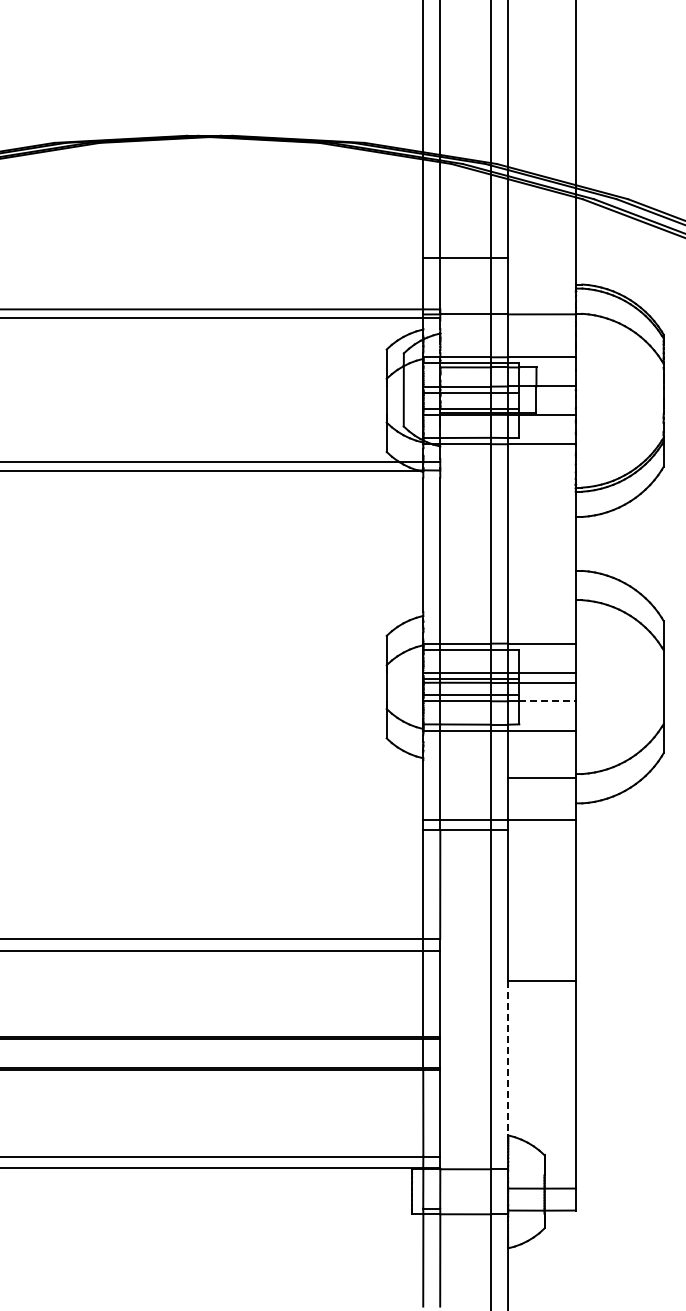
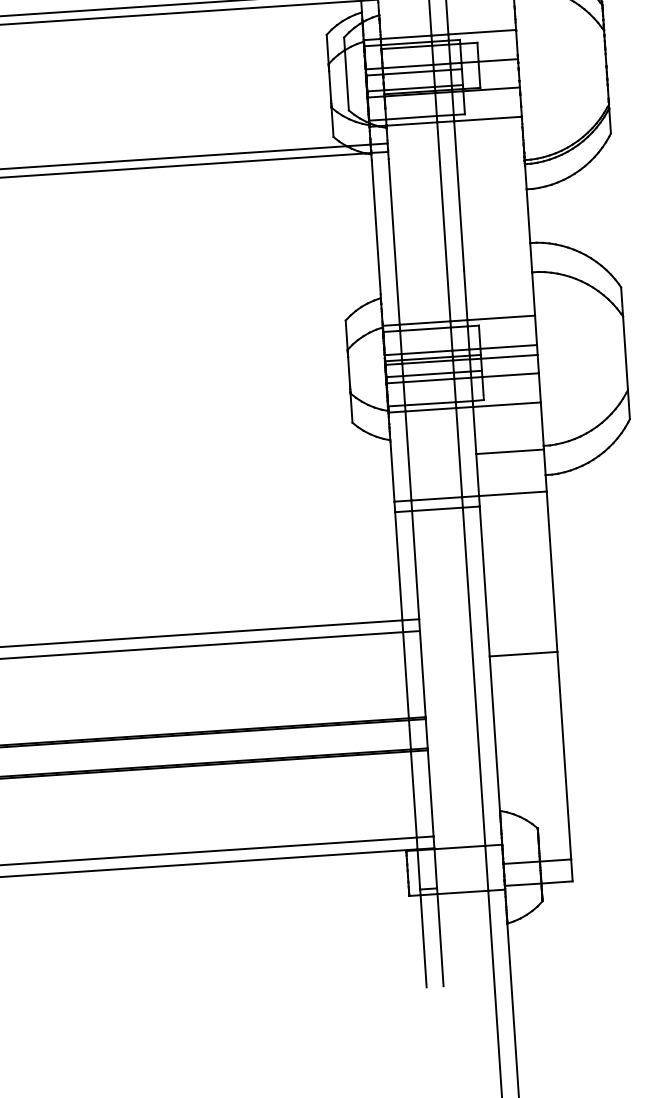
line: (548, 701) -> (511, 375), dashed -> solid
line: (508, 1058) -> (495, 734), dashed -> solid

